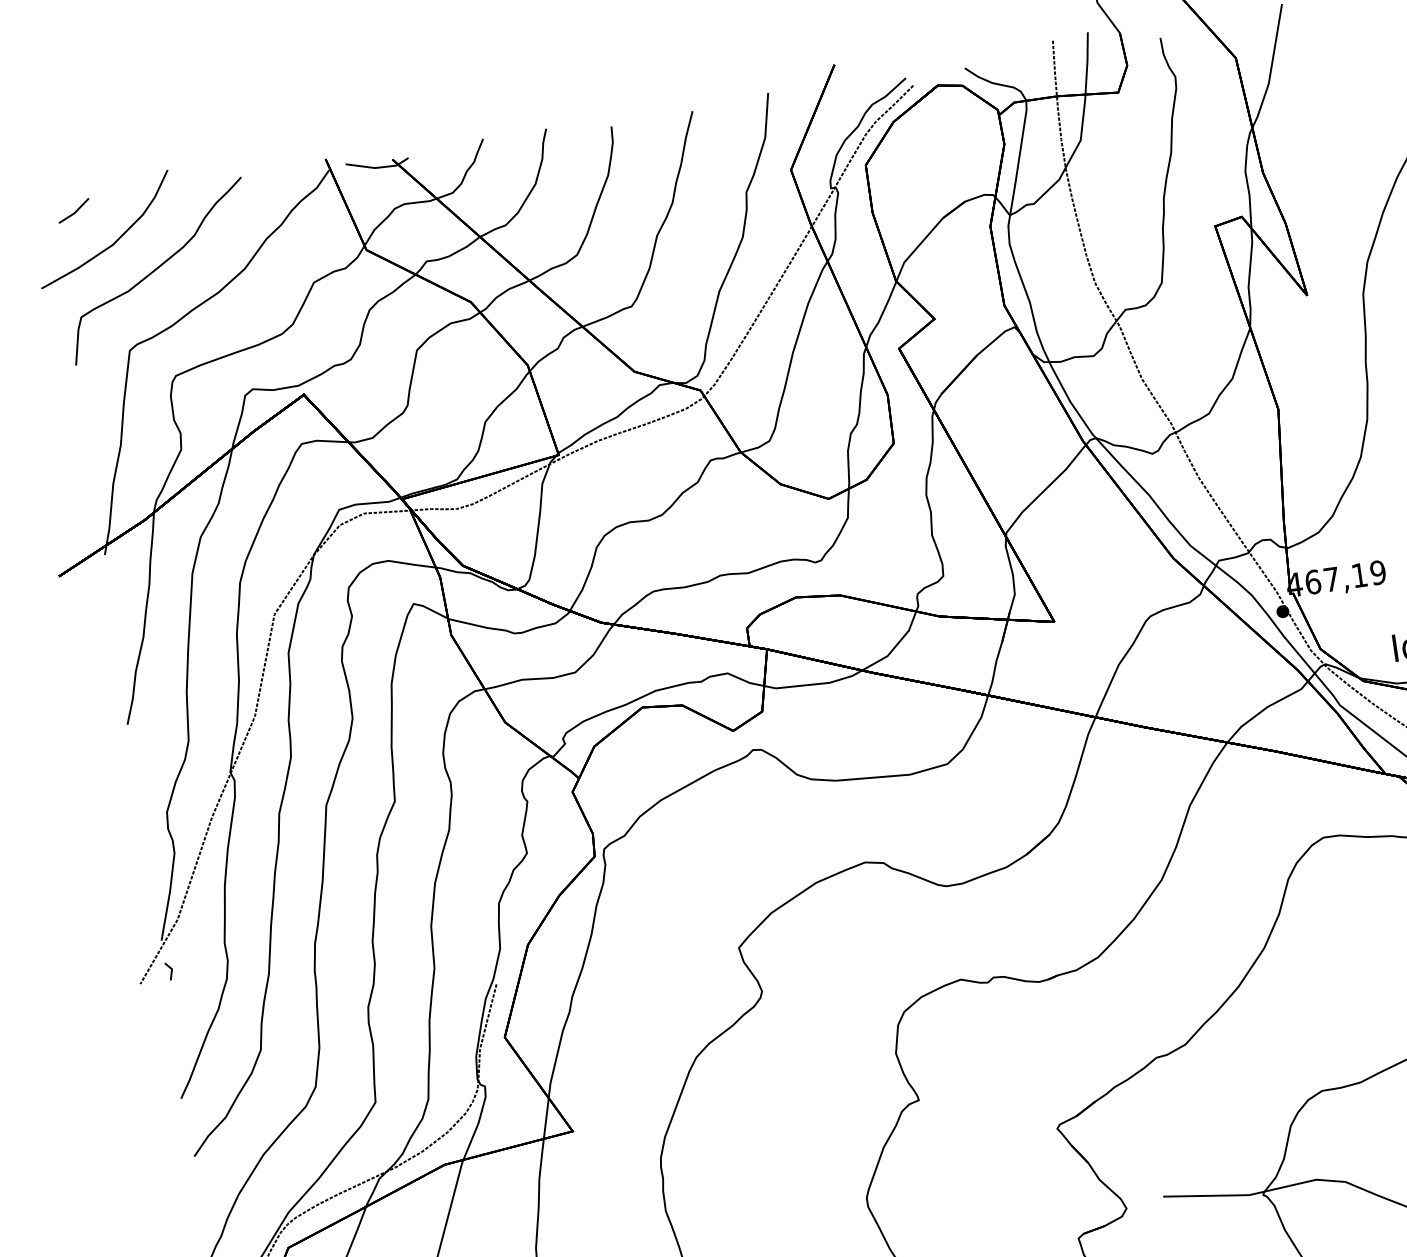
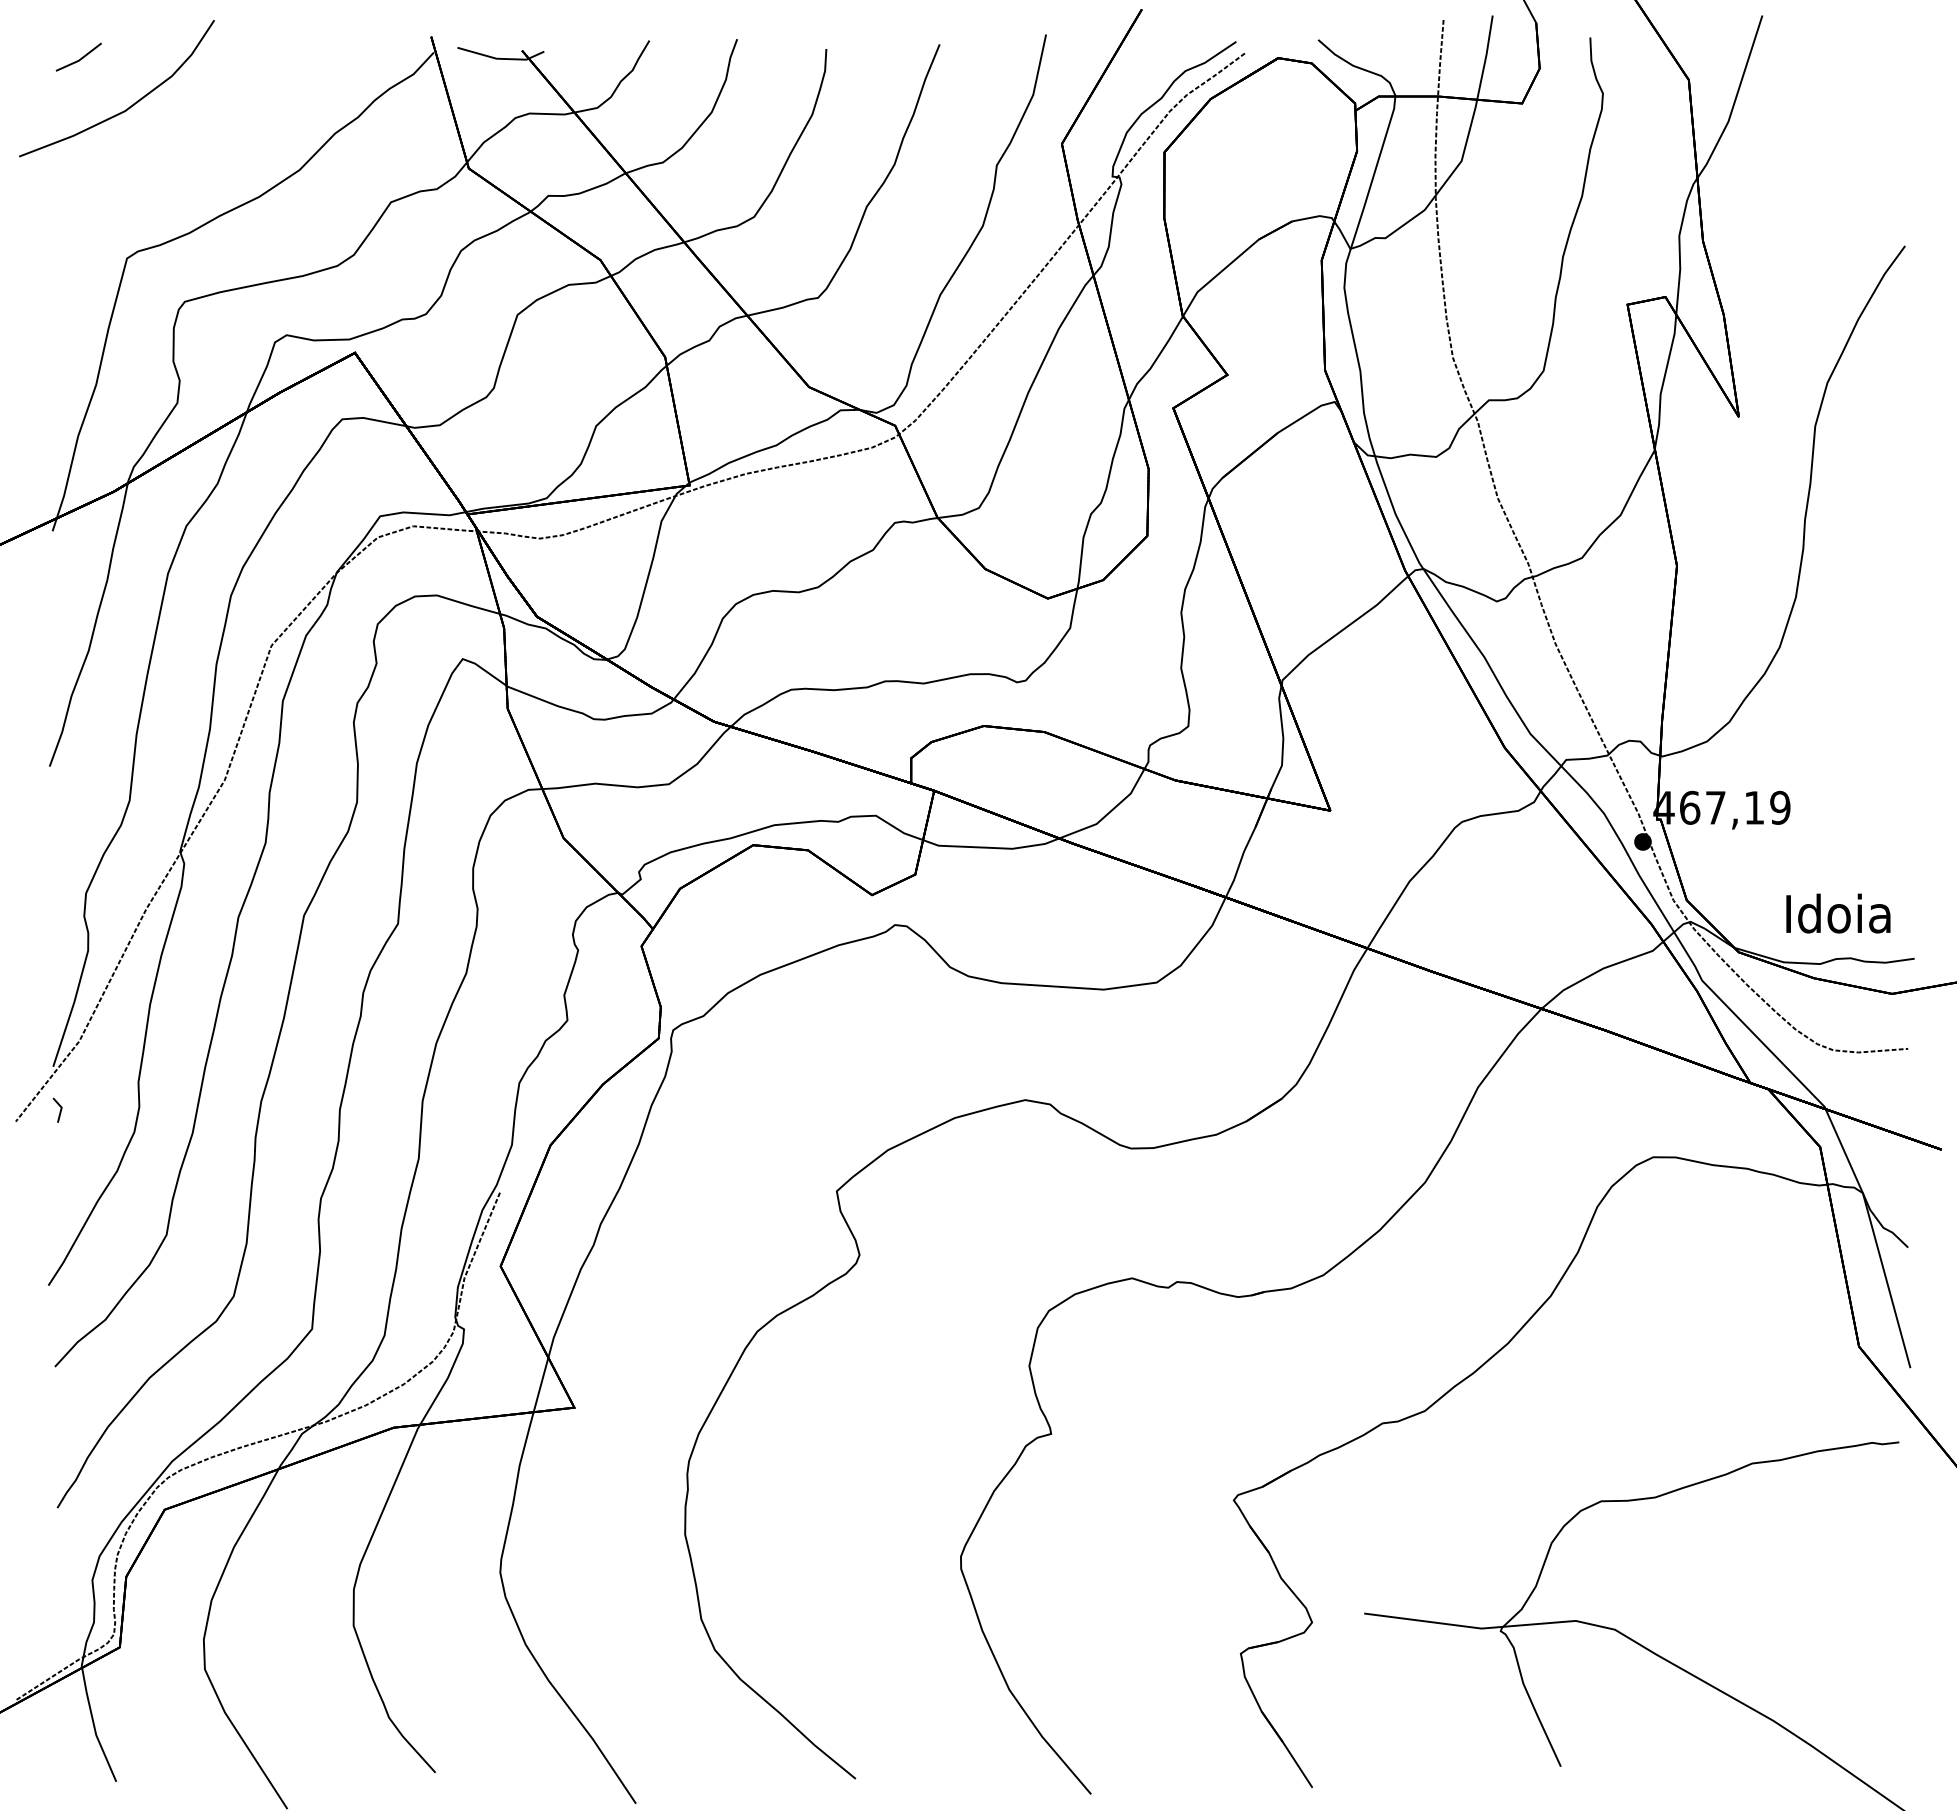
curve: (157, 269) -> (180, 153), removed

